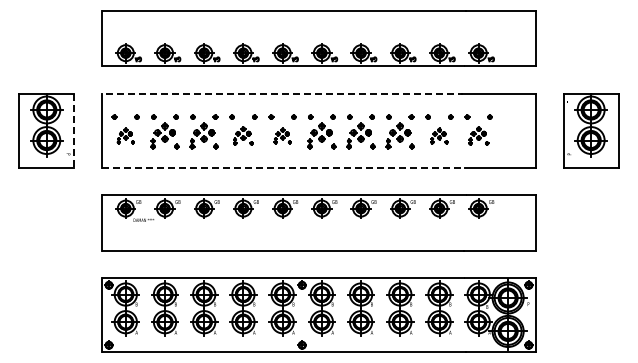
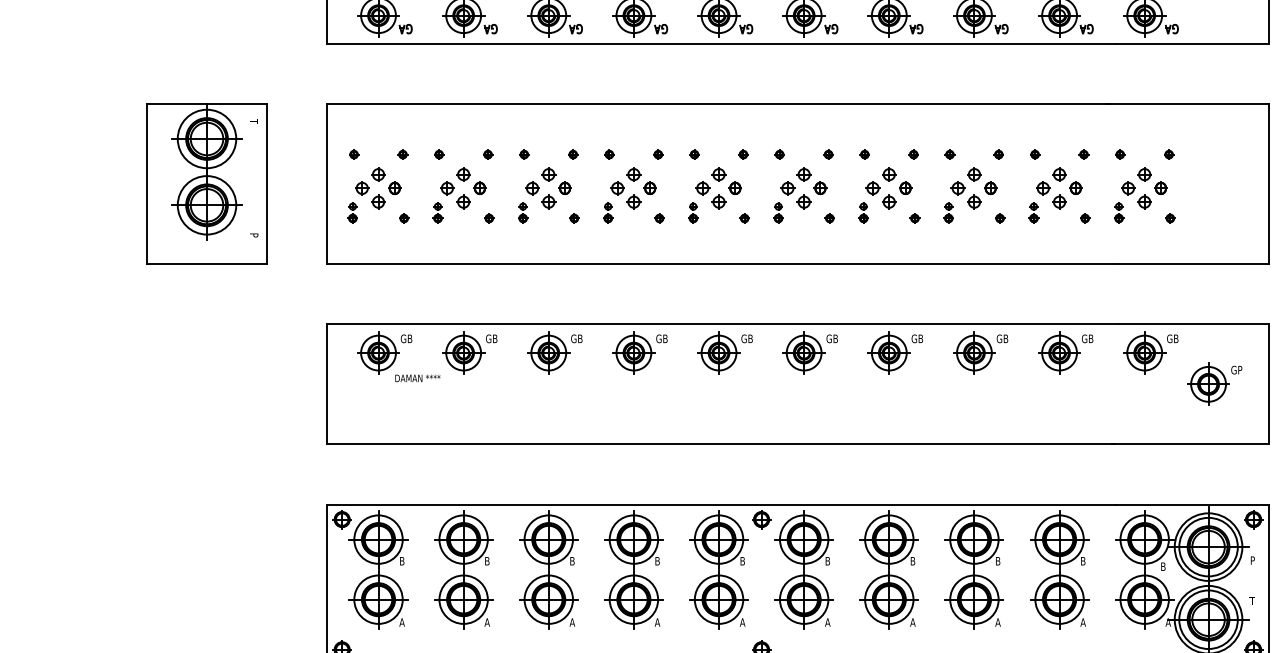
line: (284, 93) -> (723, 103), dashed -> solid
line: (74, 130) -> (267, 183), dashed -> solid
part: (125, 135) -> (377, 194), size x1.67
part: (243, 135) -> (634, 194), size x1.43
part: (282, 135) -> (718, 194), size x1.67
part: (439, 135) -> (1059, 194), size x1.67
part: (478, 135) -> (1144, 194), size x1.43
line: (284, 167) -> (723, 263), dashed -> solid
part: (510, 222) -> (1213, 383), added

